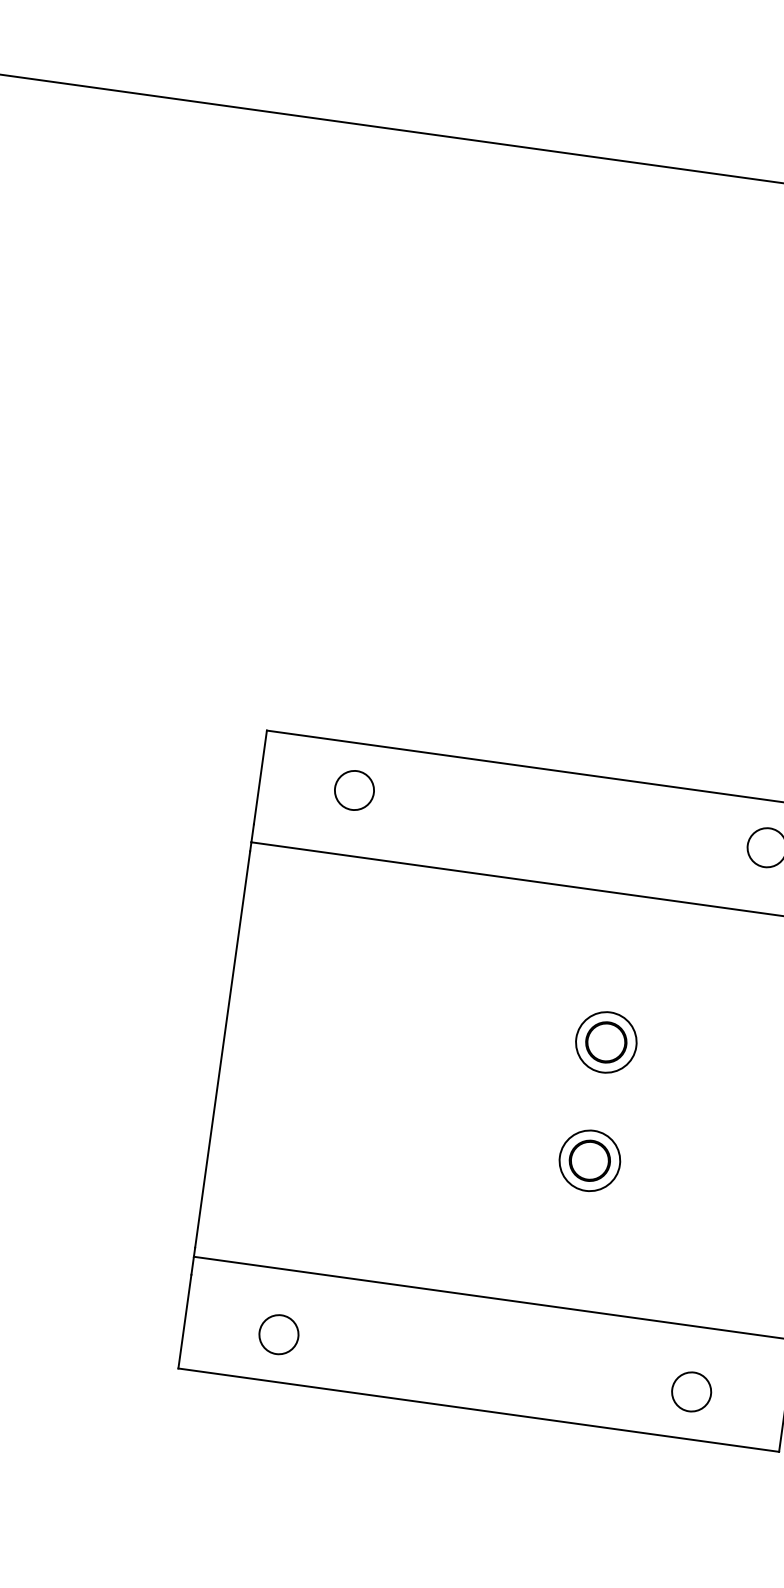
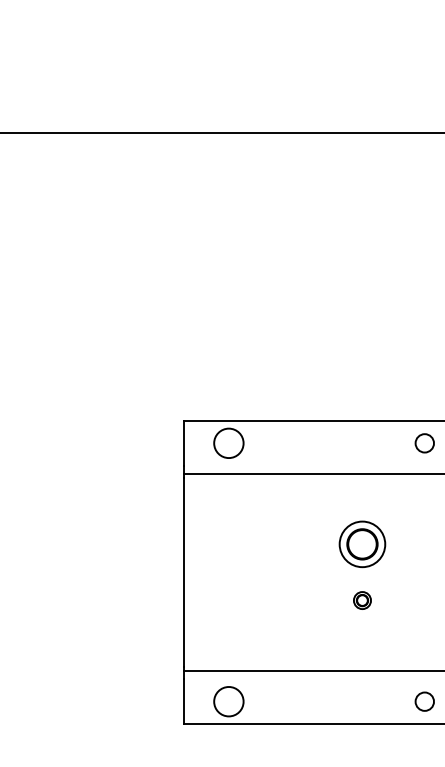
circle: (353, 790) -> (228, 443), size x1.6
part: (606, 1042) -> (362, 544), size x1.6
part: (589, 1160) -> (362, 600), size x0.6
circle: (278, 1334) -> (228, 701), size x1.6

